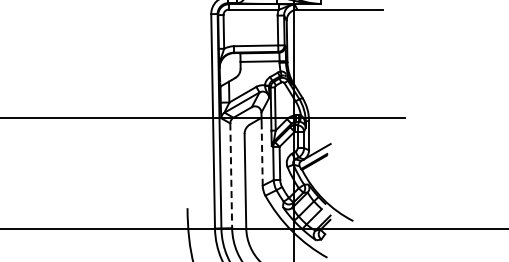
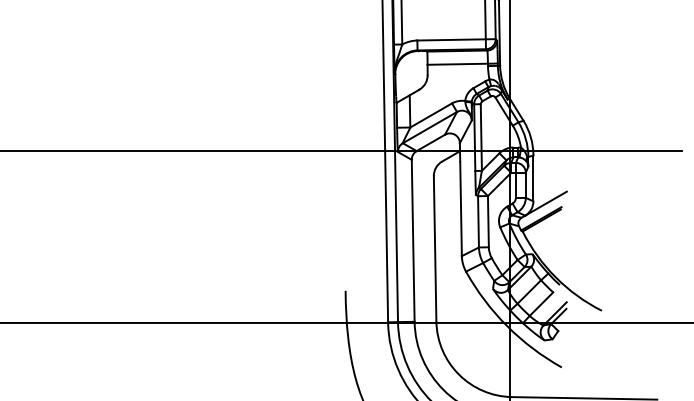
line: (262, 154) -> (461, 207), dashed -> solid
line: (231, 176) -> (413, 241), dashed -> solid

